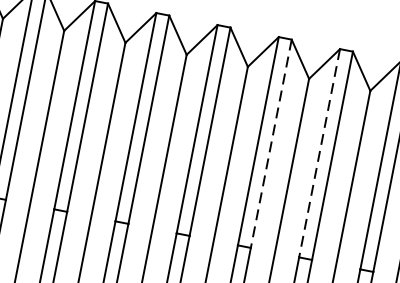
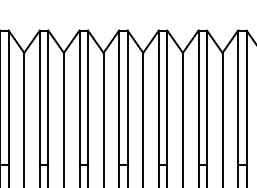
line: (271, 144) -> (167, 98), dashed -> solid
line: (319, 153) -> (198, 98), dashed -> solid

